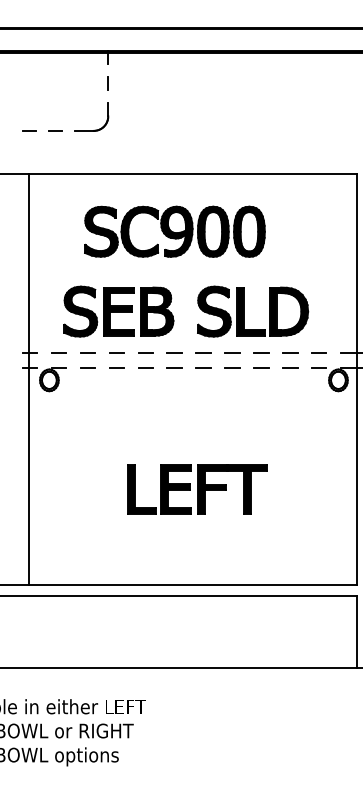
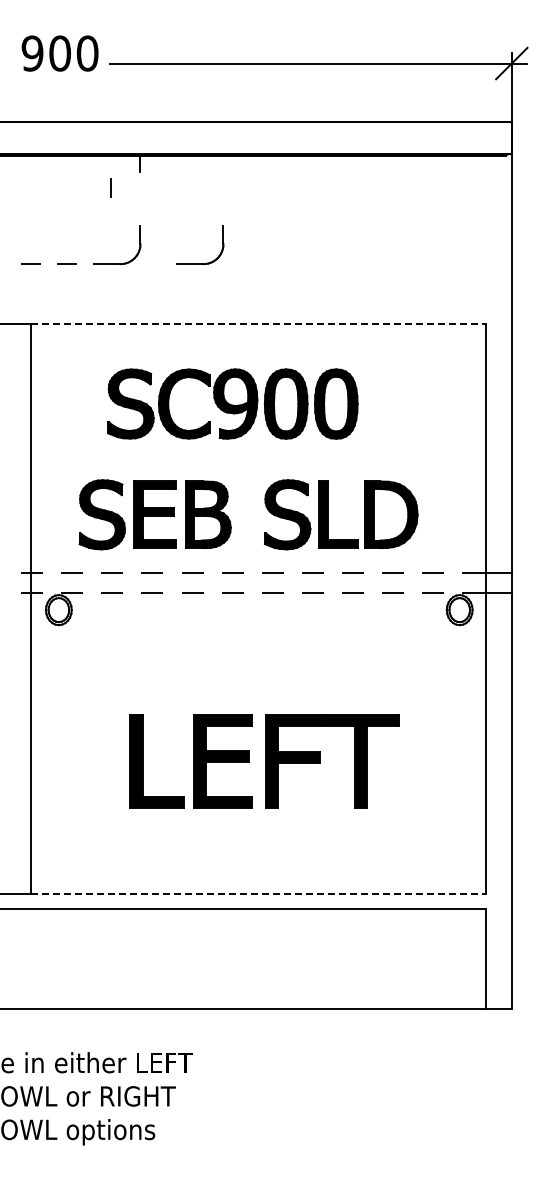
line: (107, 83) -> (110, 187), moved
part: (151, 130) -> (200, 263), added
line: (193, 174) -> (258, 324), solid -> dashed
part: (196, 489) -> (263, 761), size x1.4
line: (193, 584) -> (258, 893), solid -> dashed

